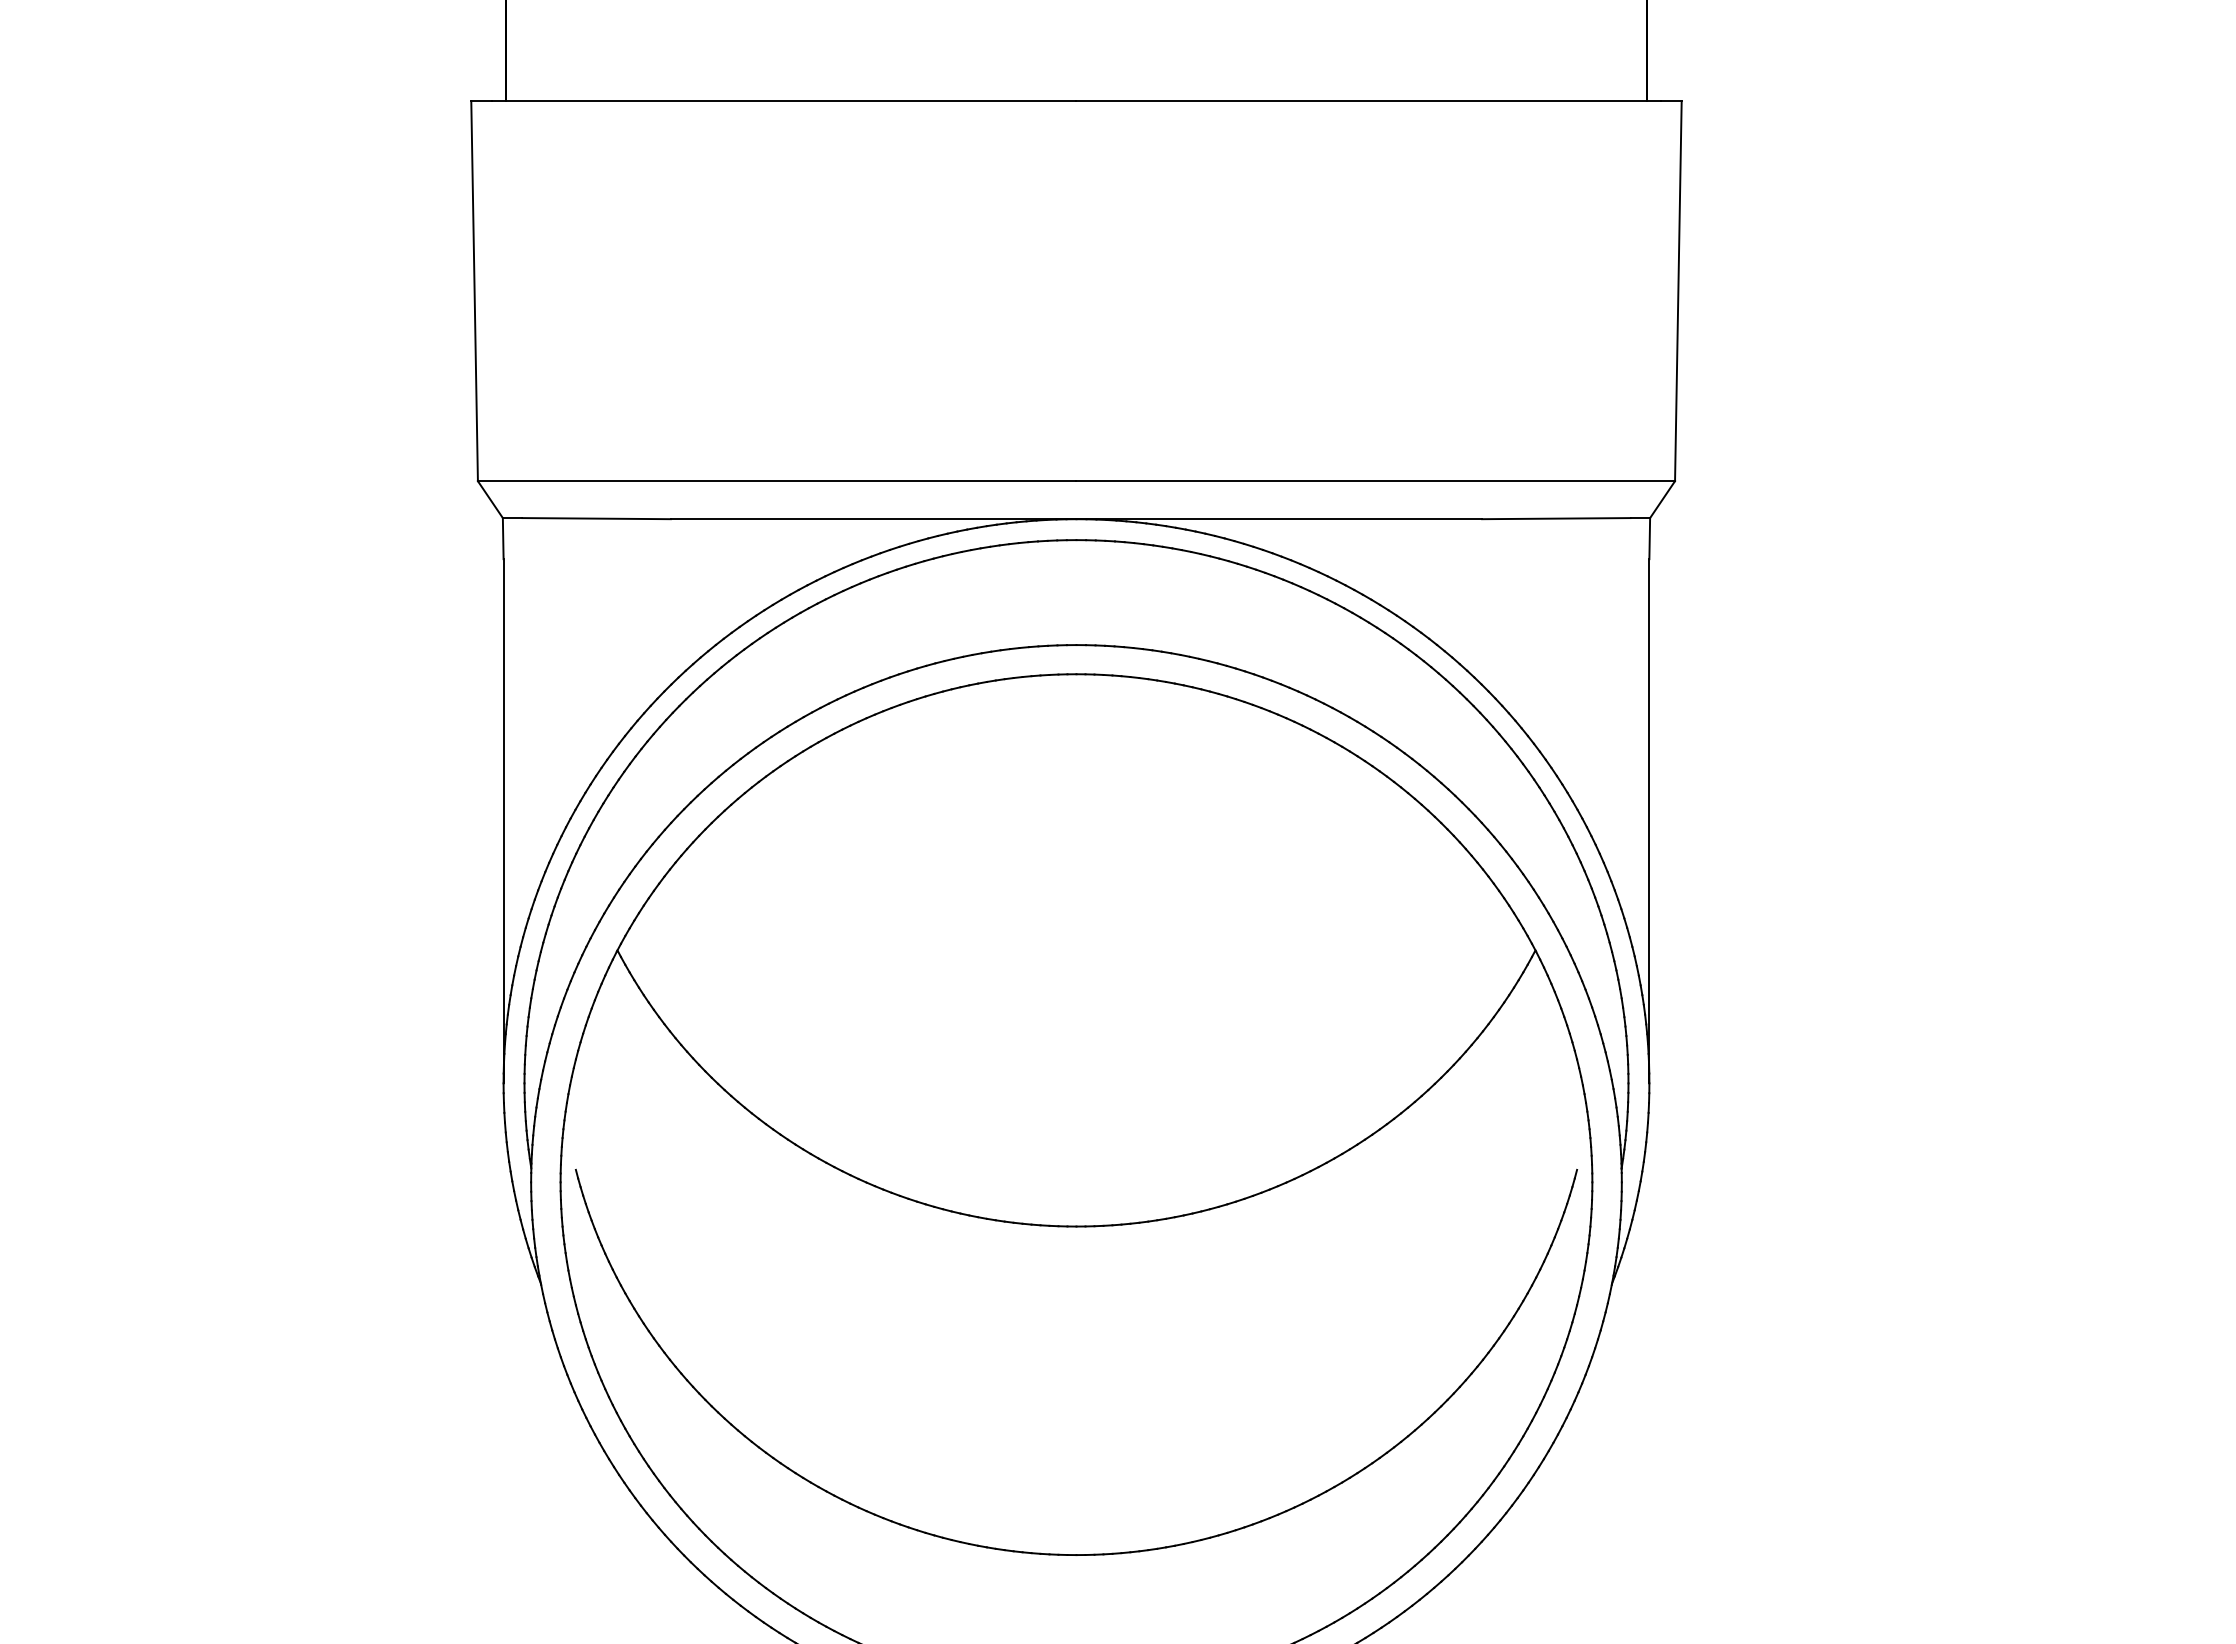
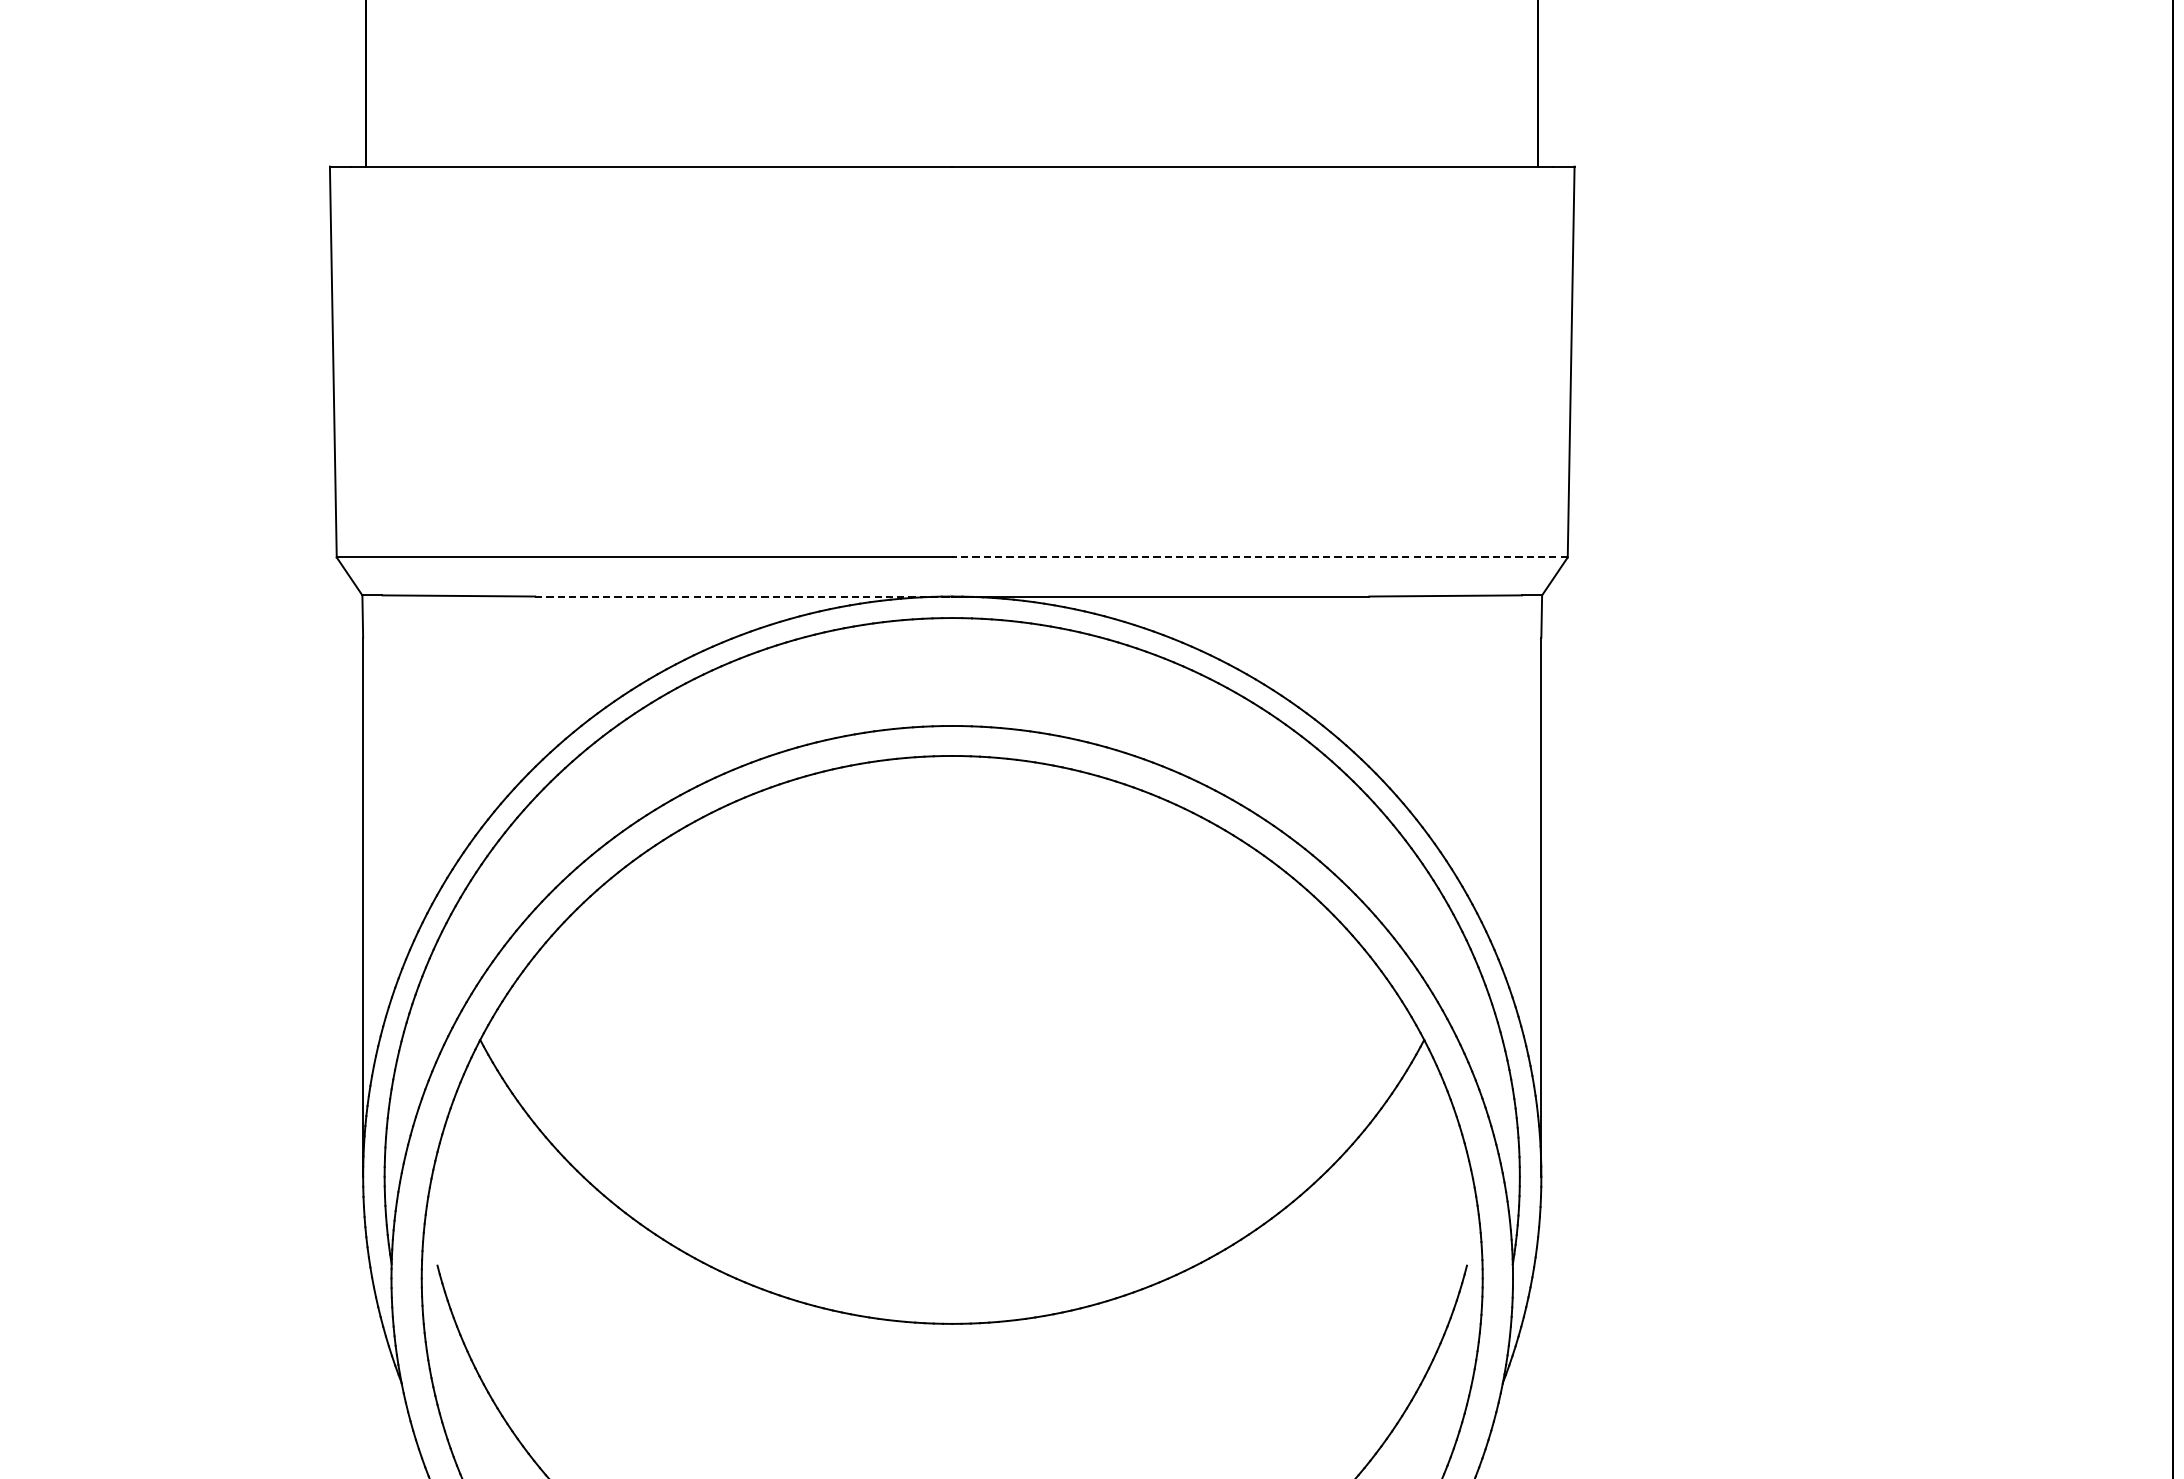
line: (1375, 481) -> (1259, 557), solid -> dashed
line: (873, 519) -> (743, 596), solid -> dashed

